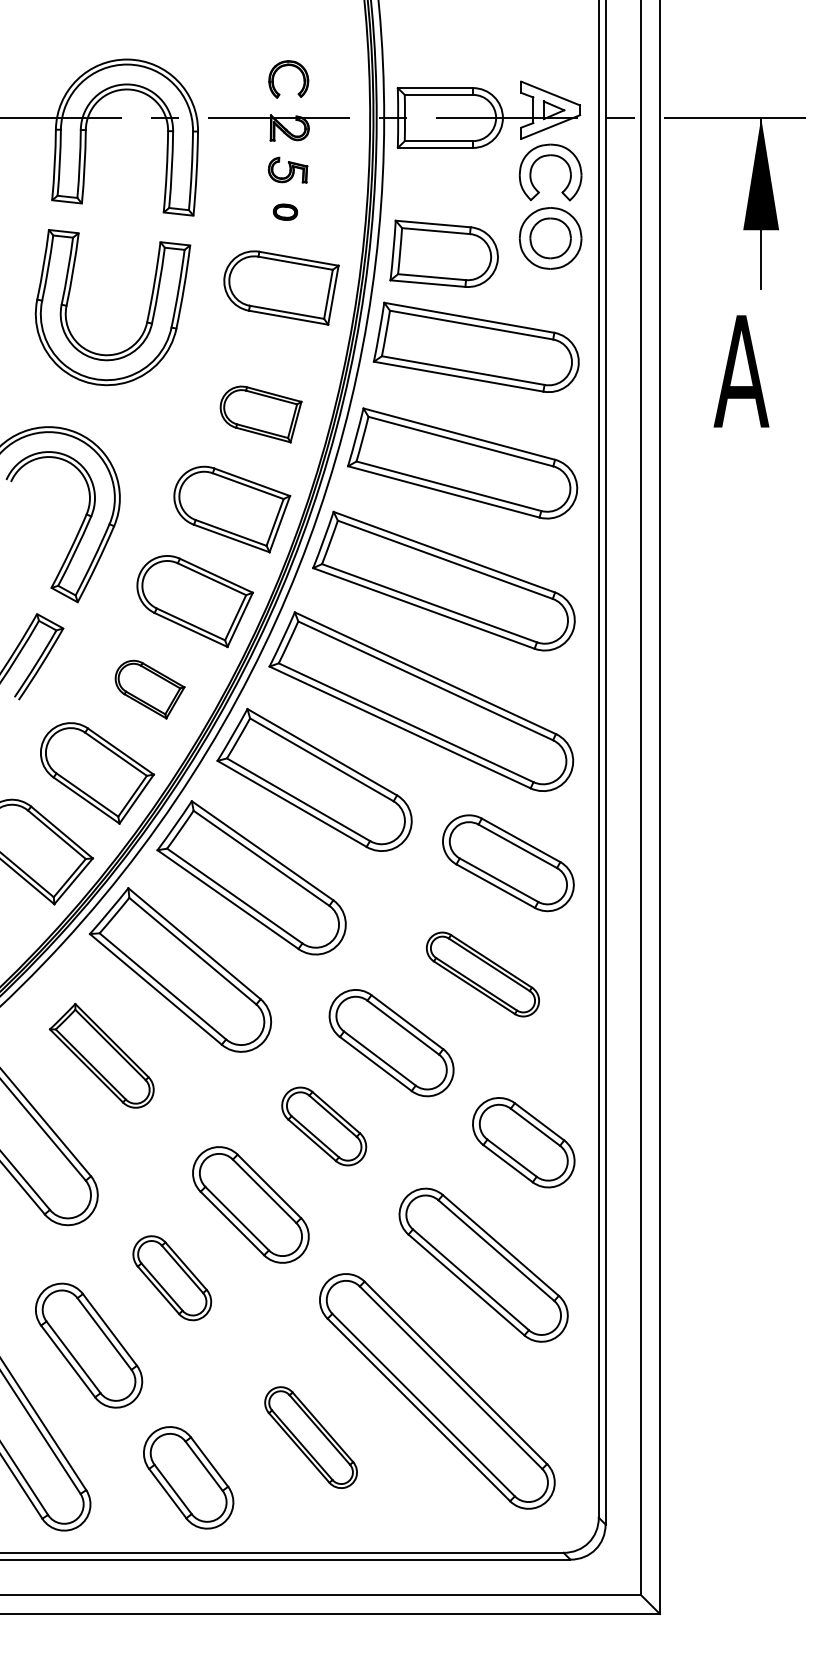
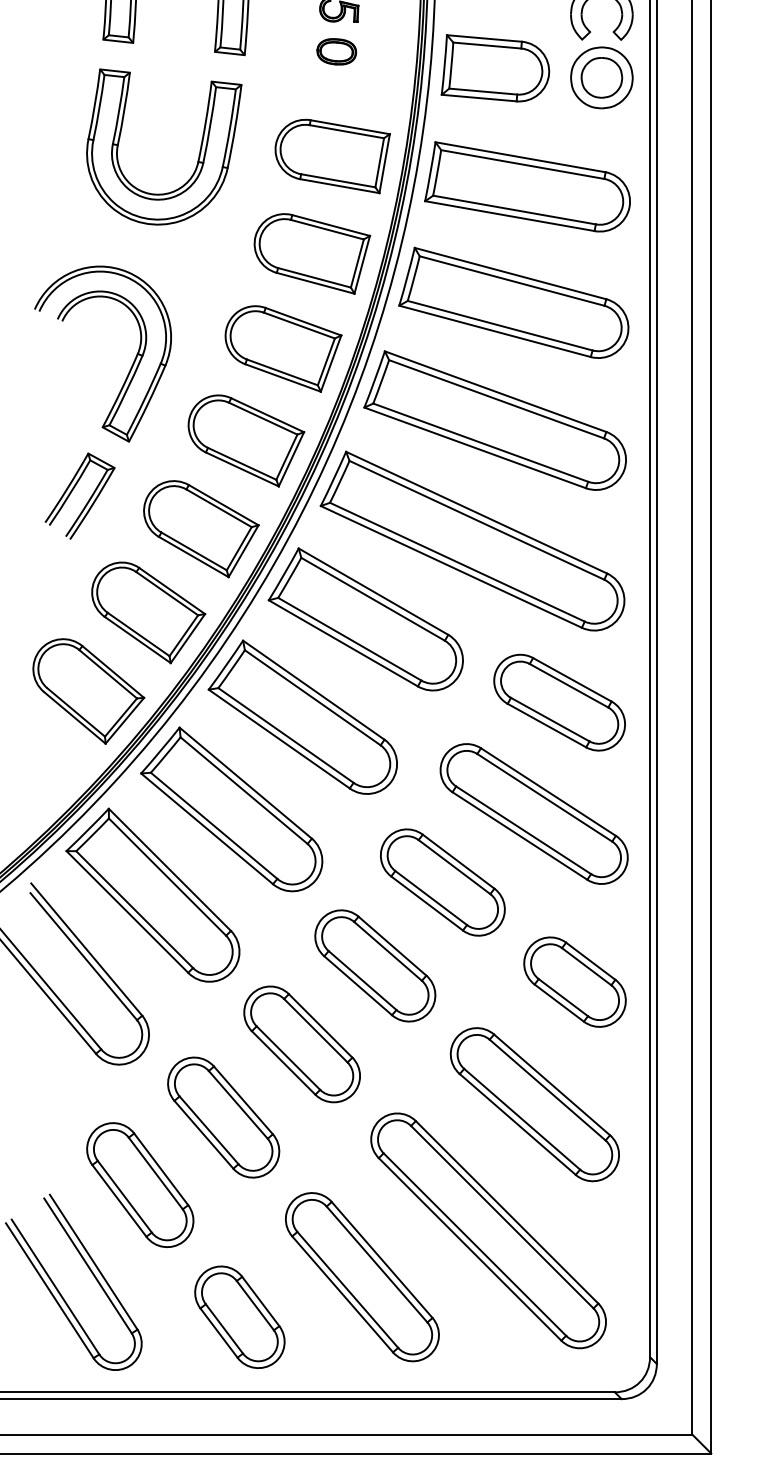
part: (285, 211) -> (336, 50), size x1.67
part: (443, 253) -> (494, 67), moved
part: (281, 287) -> (332, 155), moved
part: (260, 414) -> (311, 253), size x1.43
part: (149, 689) -> (200, 528), size x1.67
part: (482, 974) -> (533, 813), size x1.67
part: (101, 1055) -> (152, 894), size x1.67
part: (324, 1126) -> (375, 965), size x1.43
part: (171, 1278) -> (222, 1117), size x1.43
part: (310, 1437) -> (361, 1276), size x1.67

